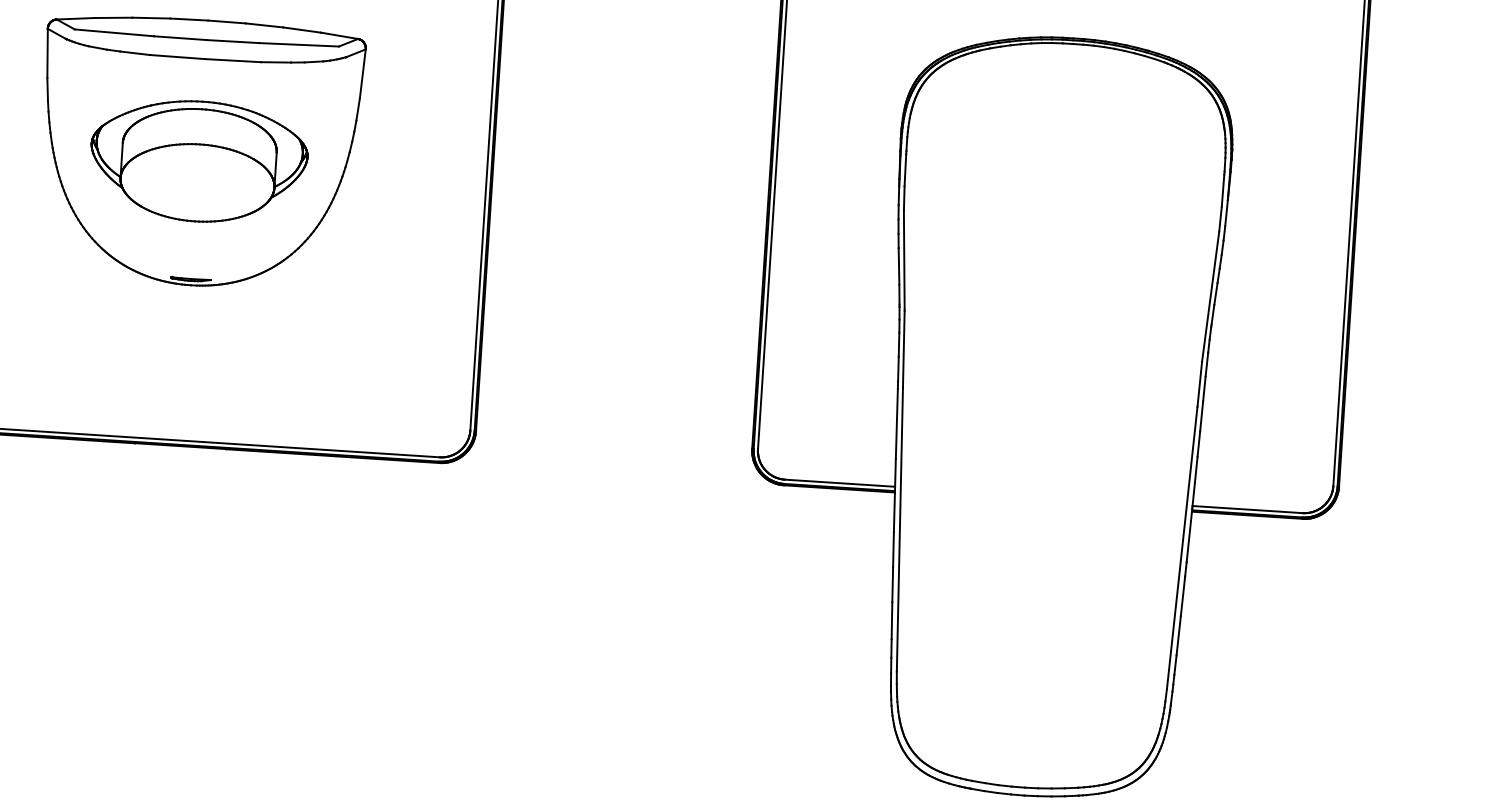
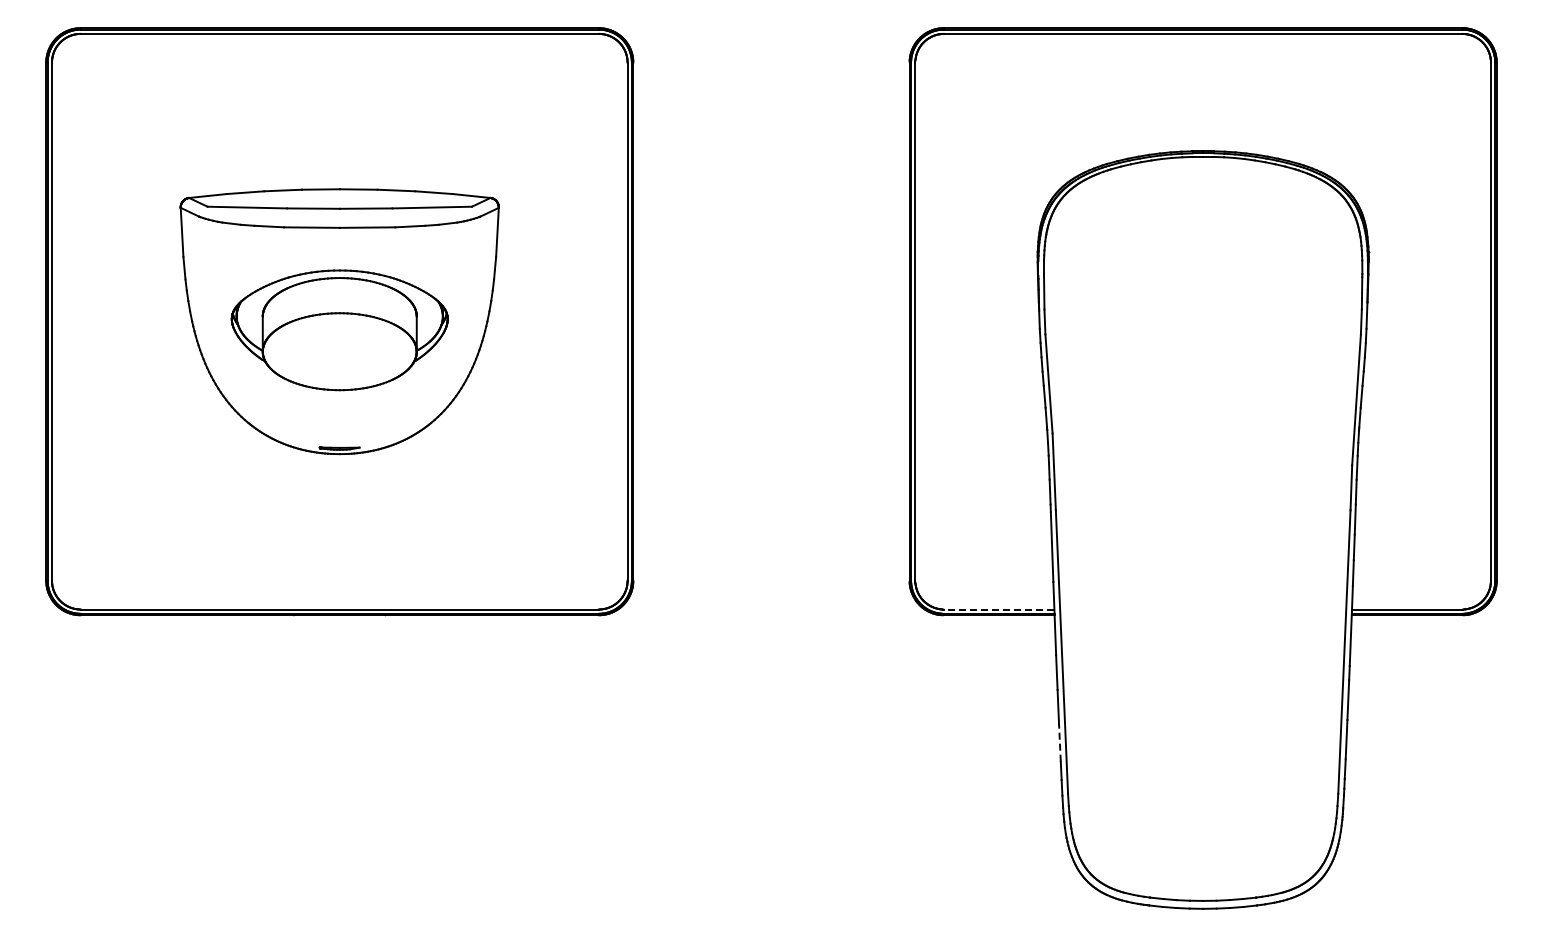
line: (839, 483) -> (998, 609), solid -> dashed
line: (891, 620) -> (1059, 742), solid -> dashed

